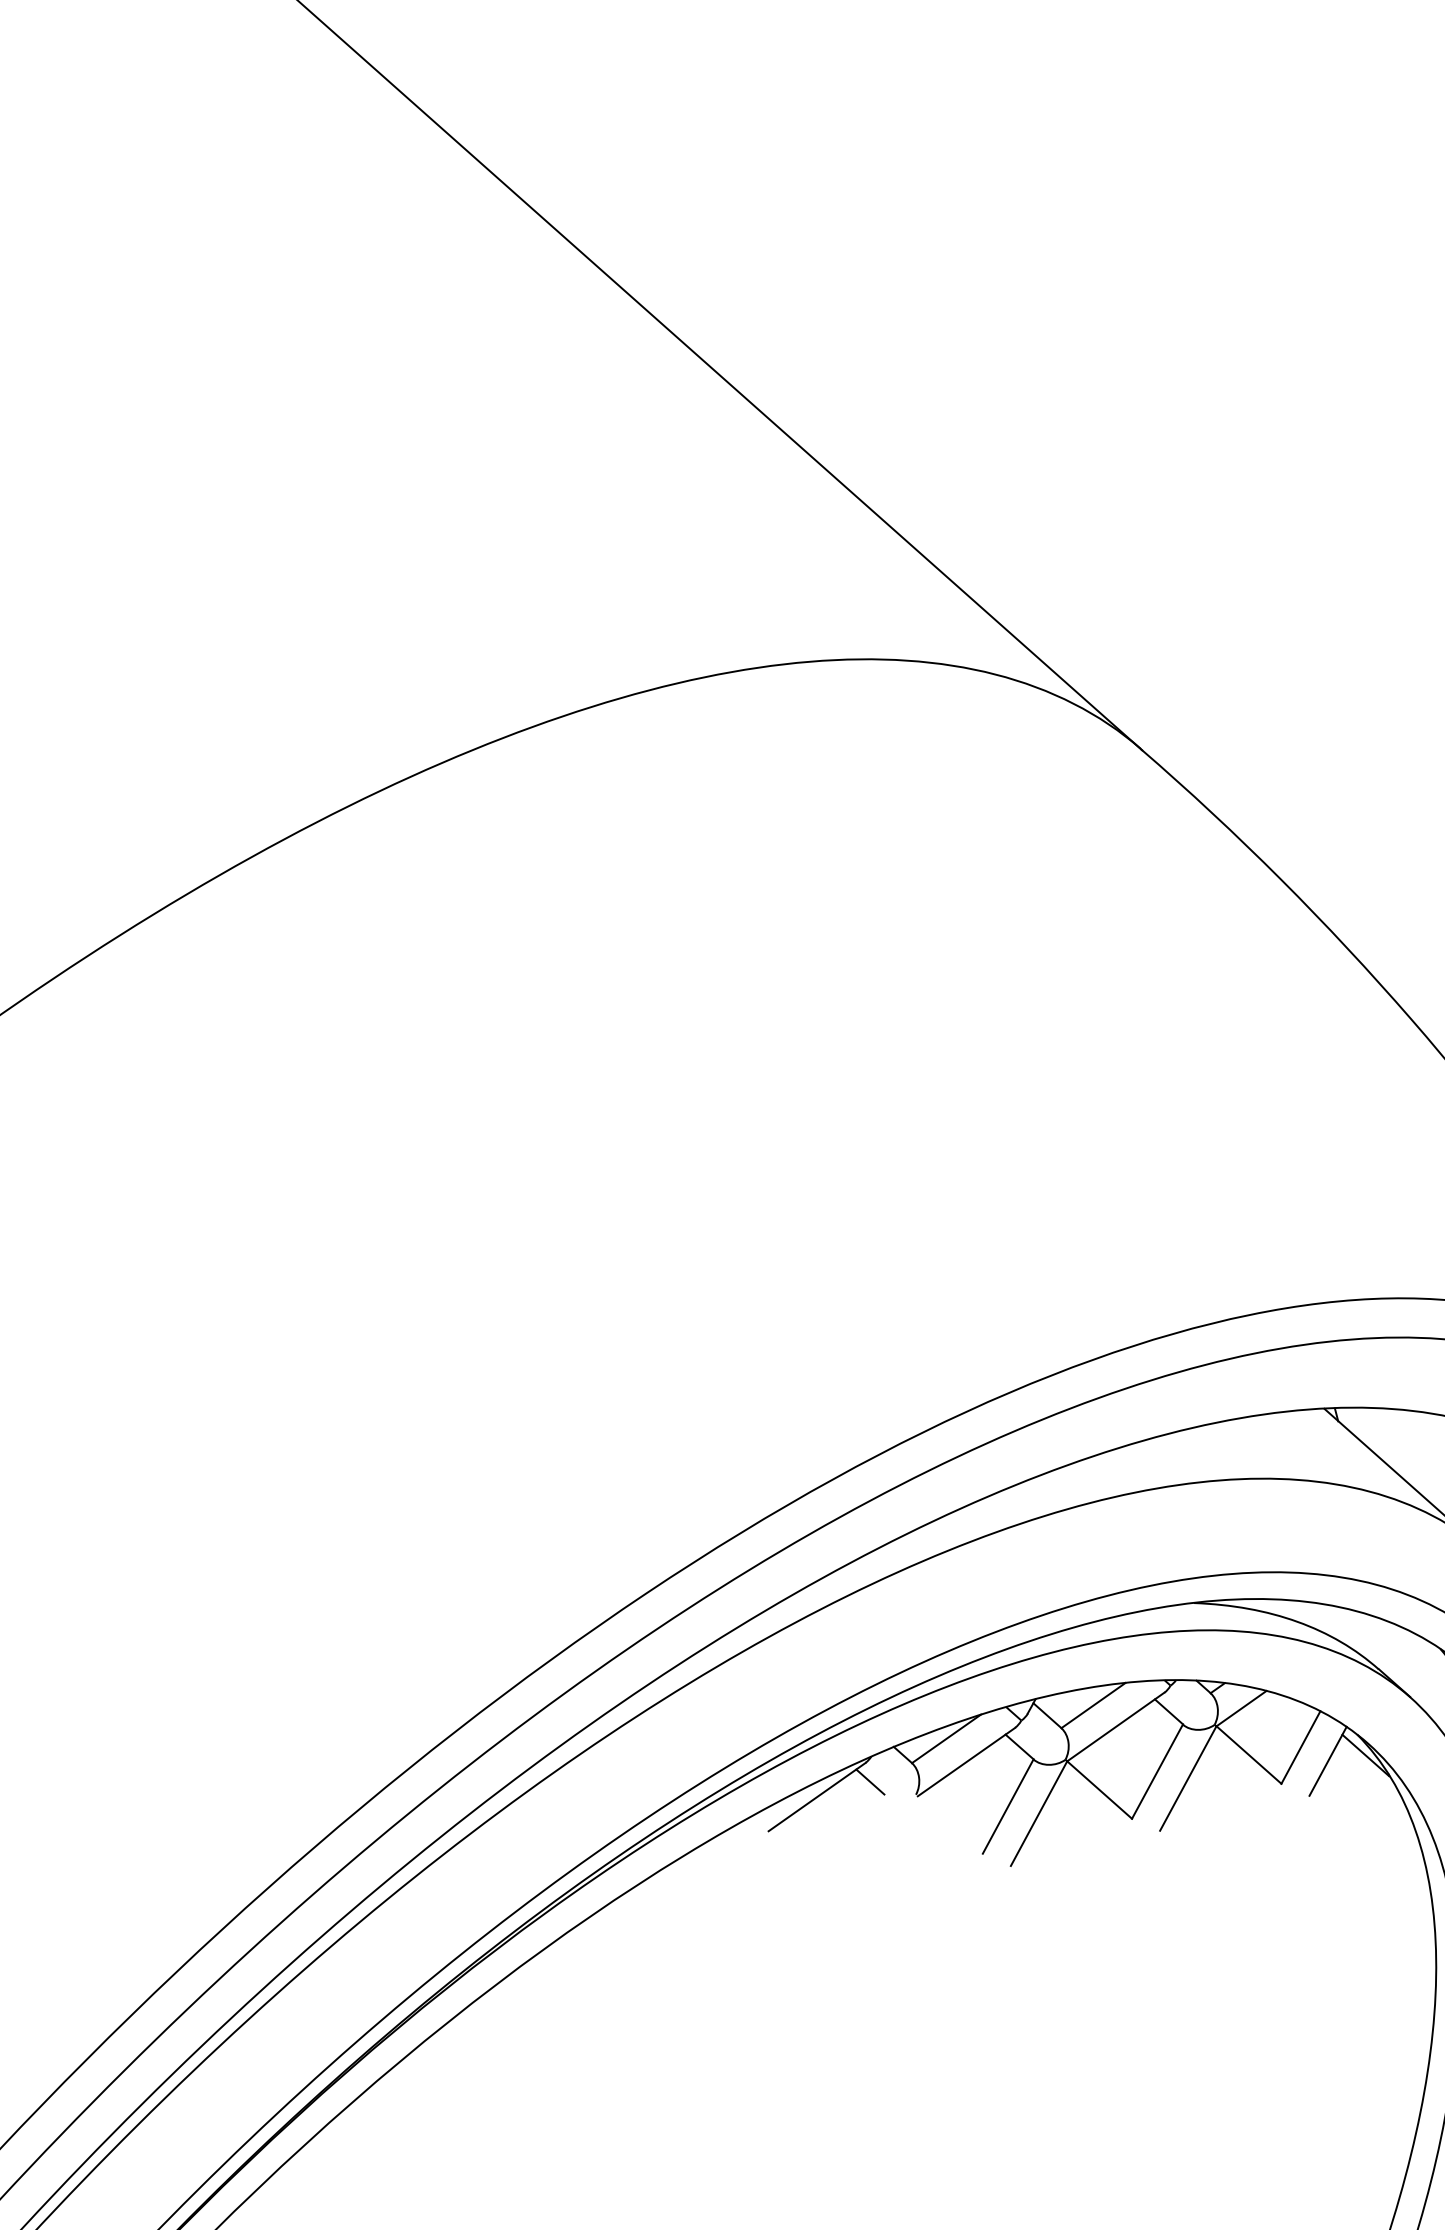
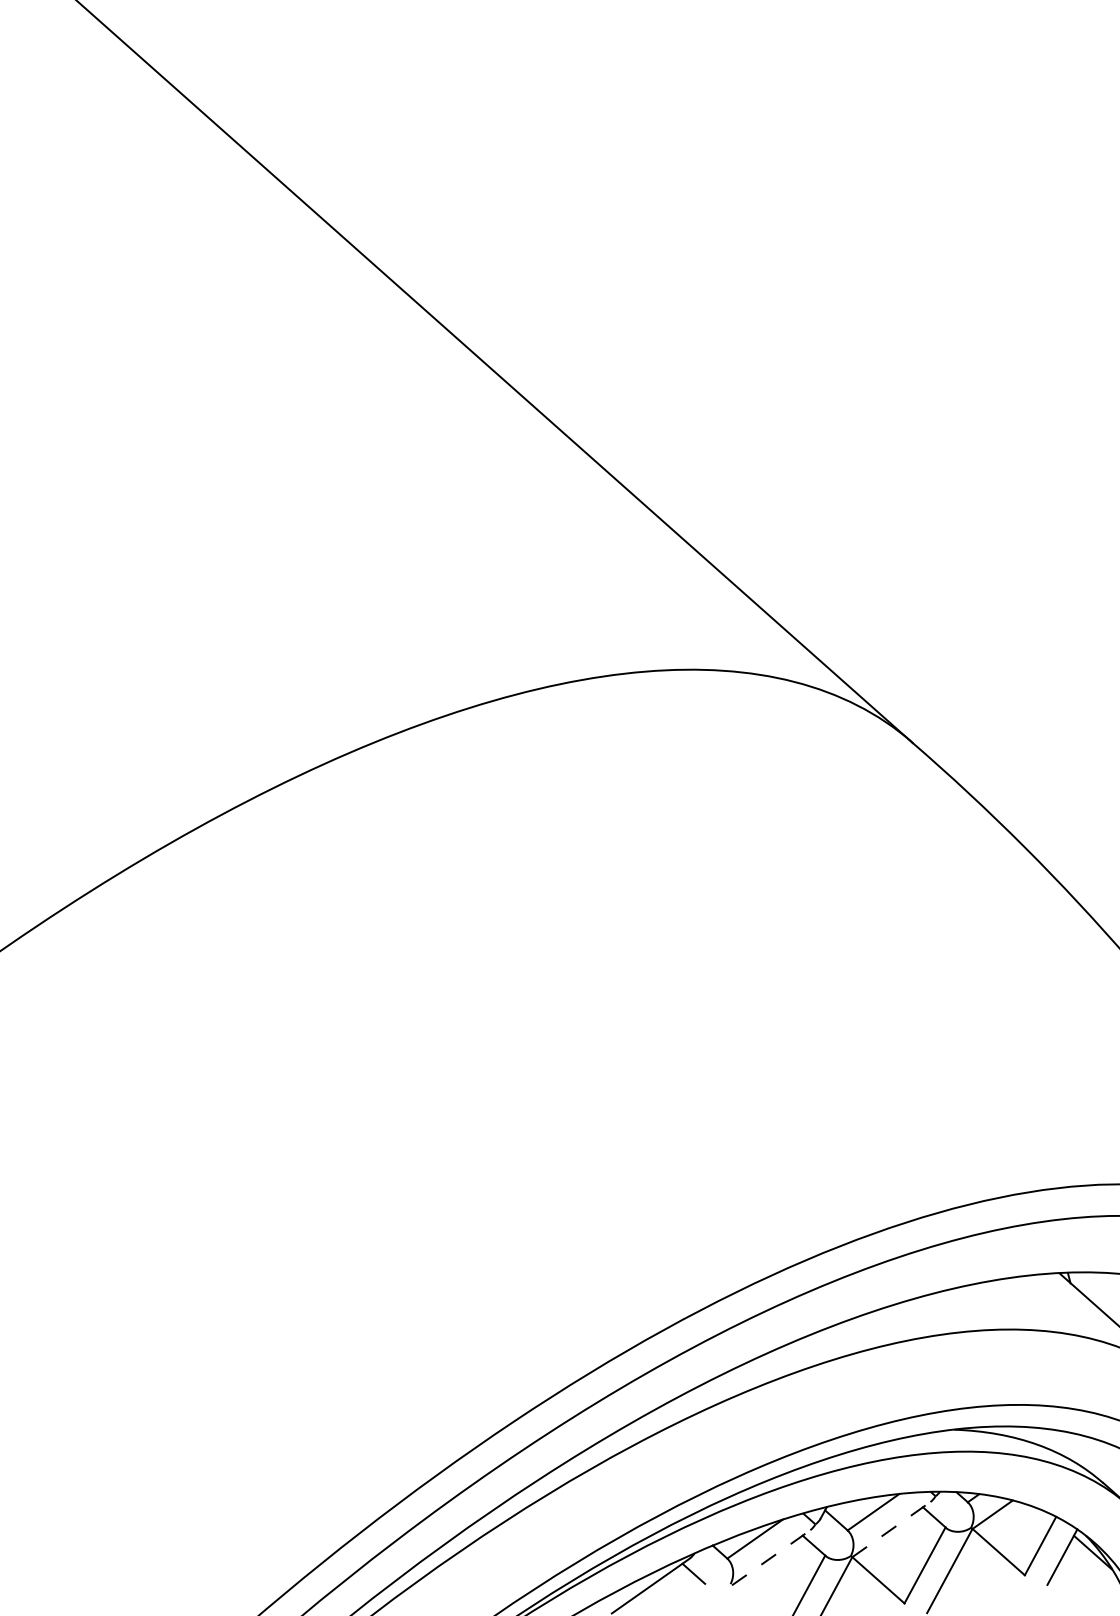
line: (1116, 1726) -> (892, 1529), solid -> dashed
line: (966, 1761) -> (771, 1557), solid -> dashed

